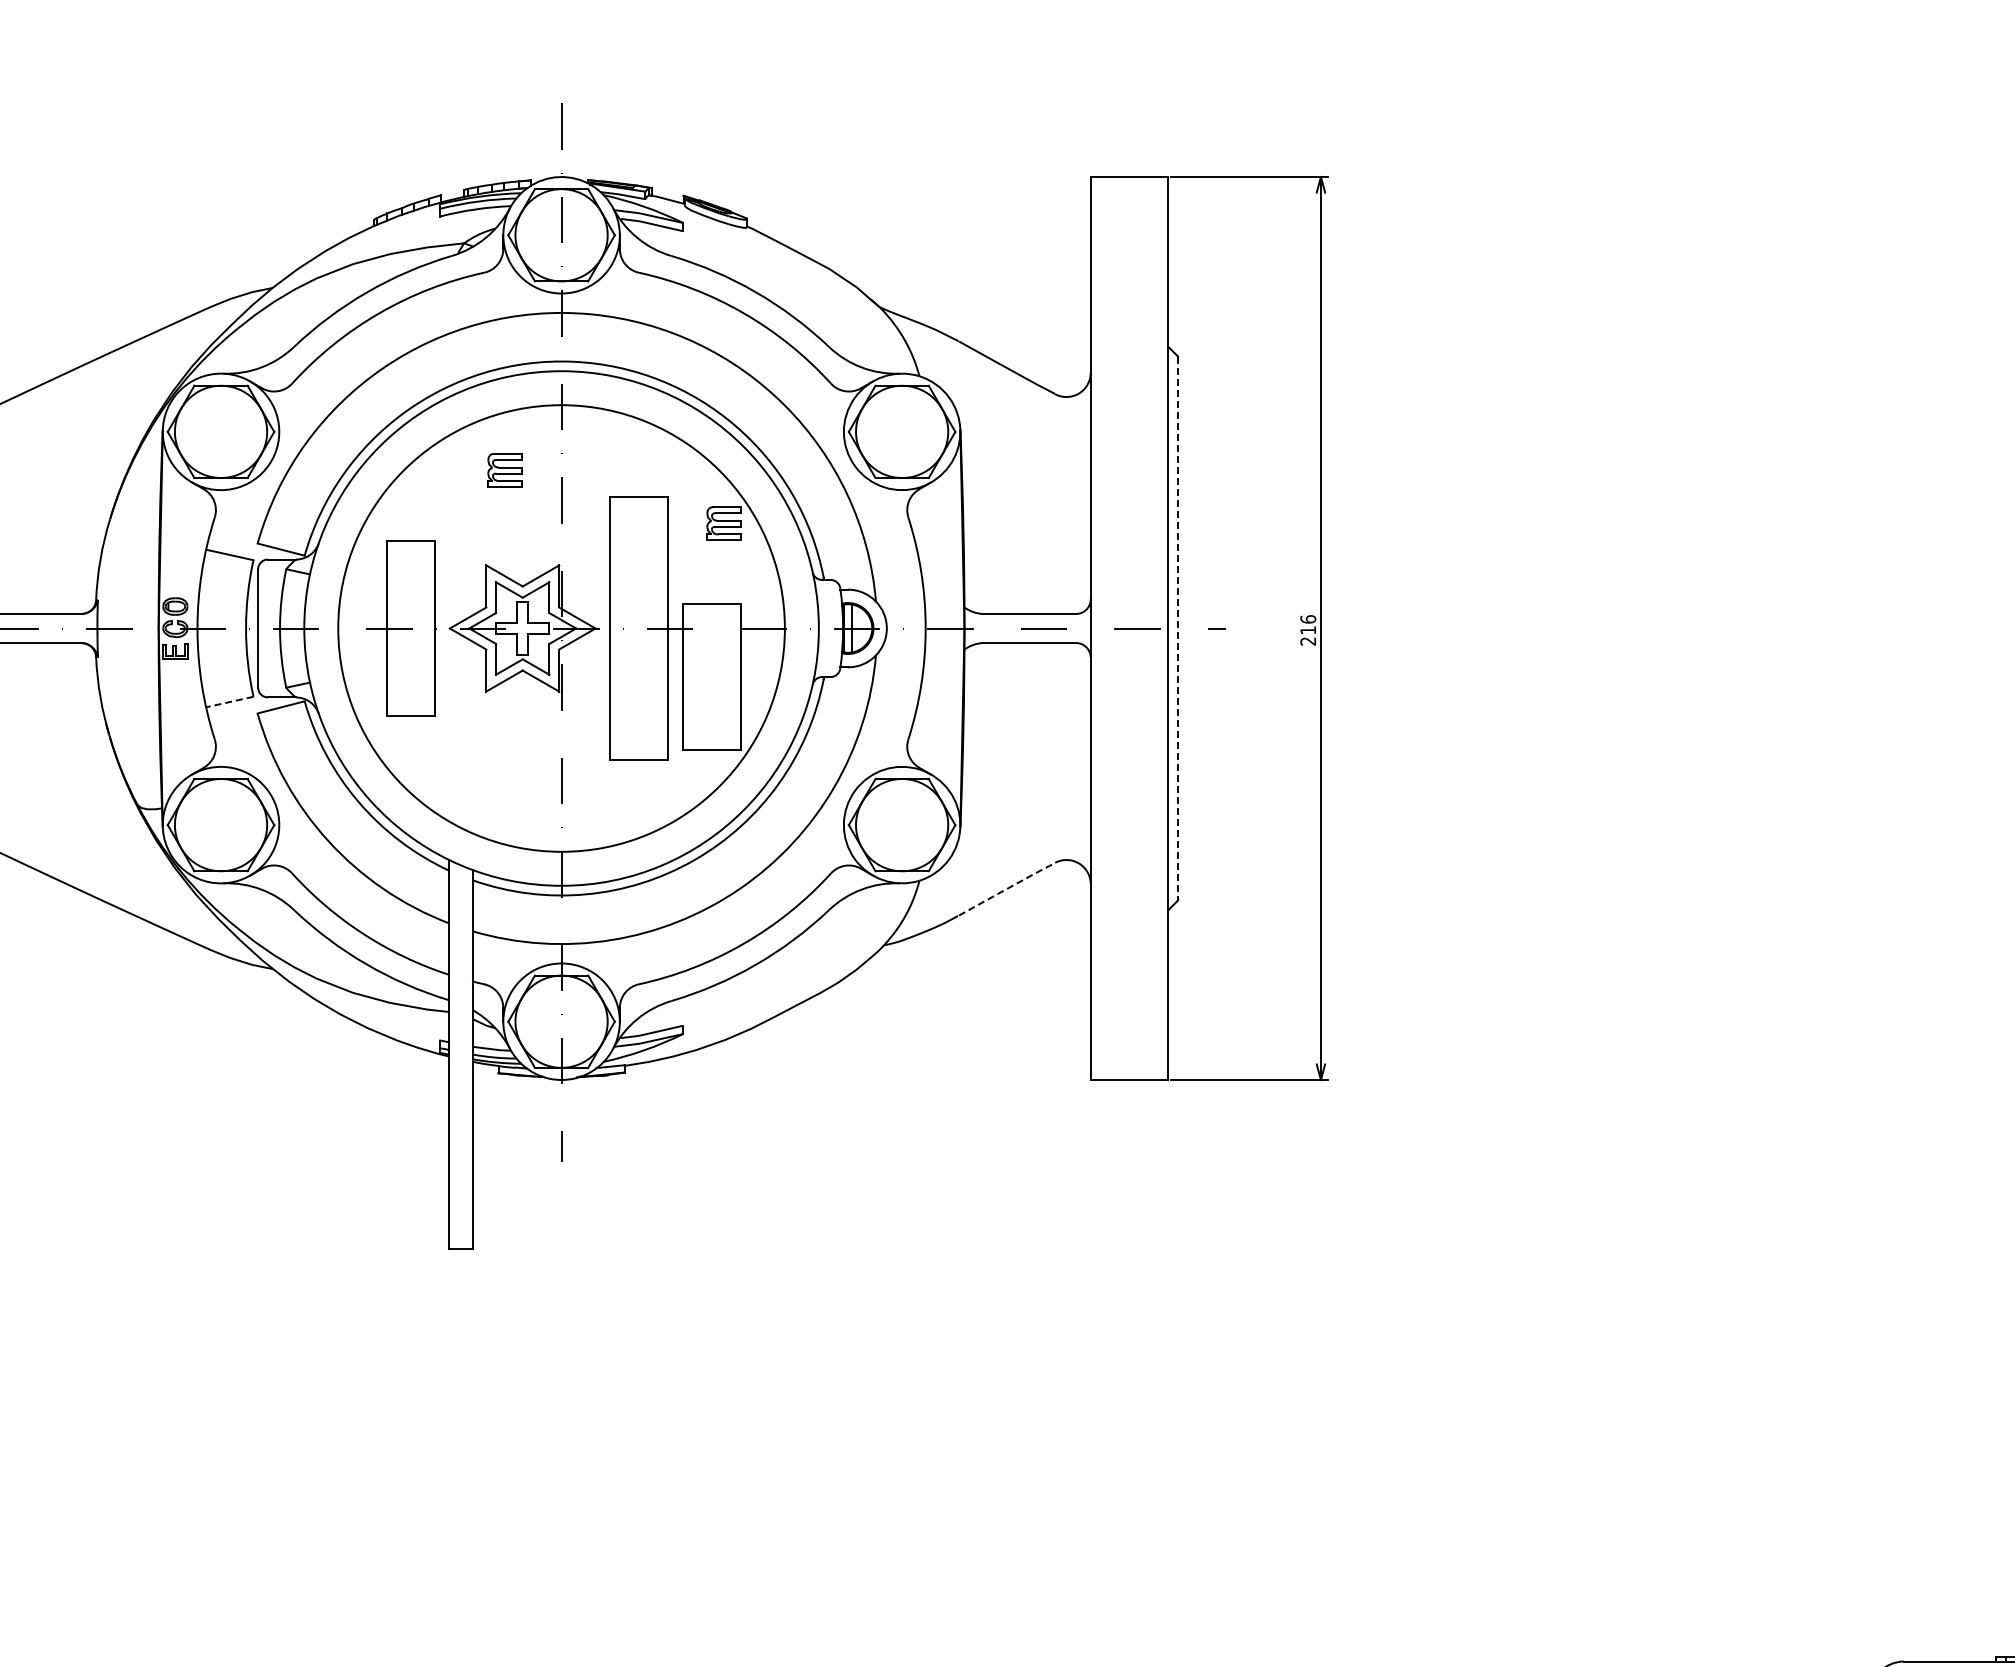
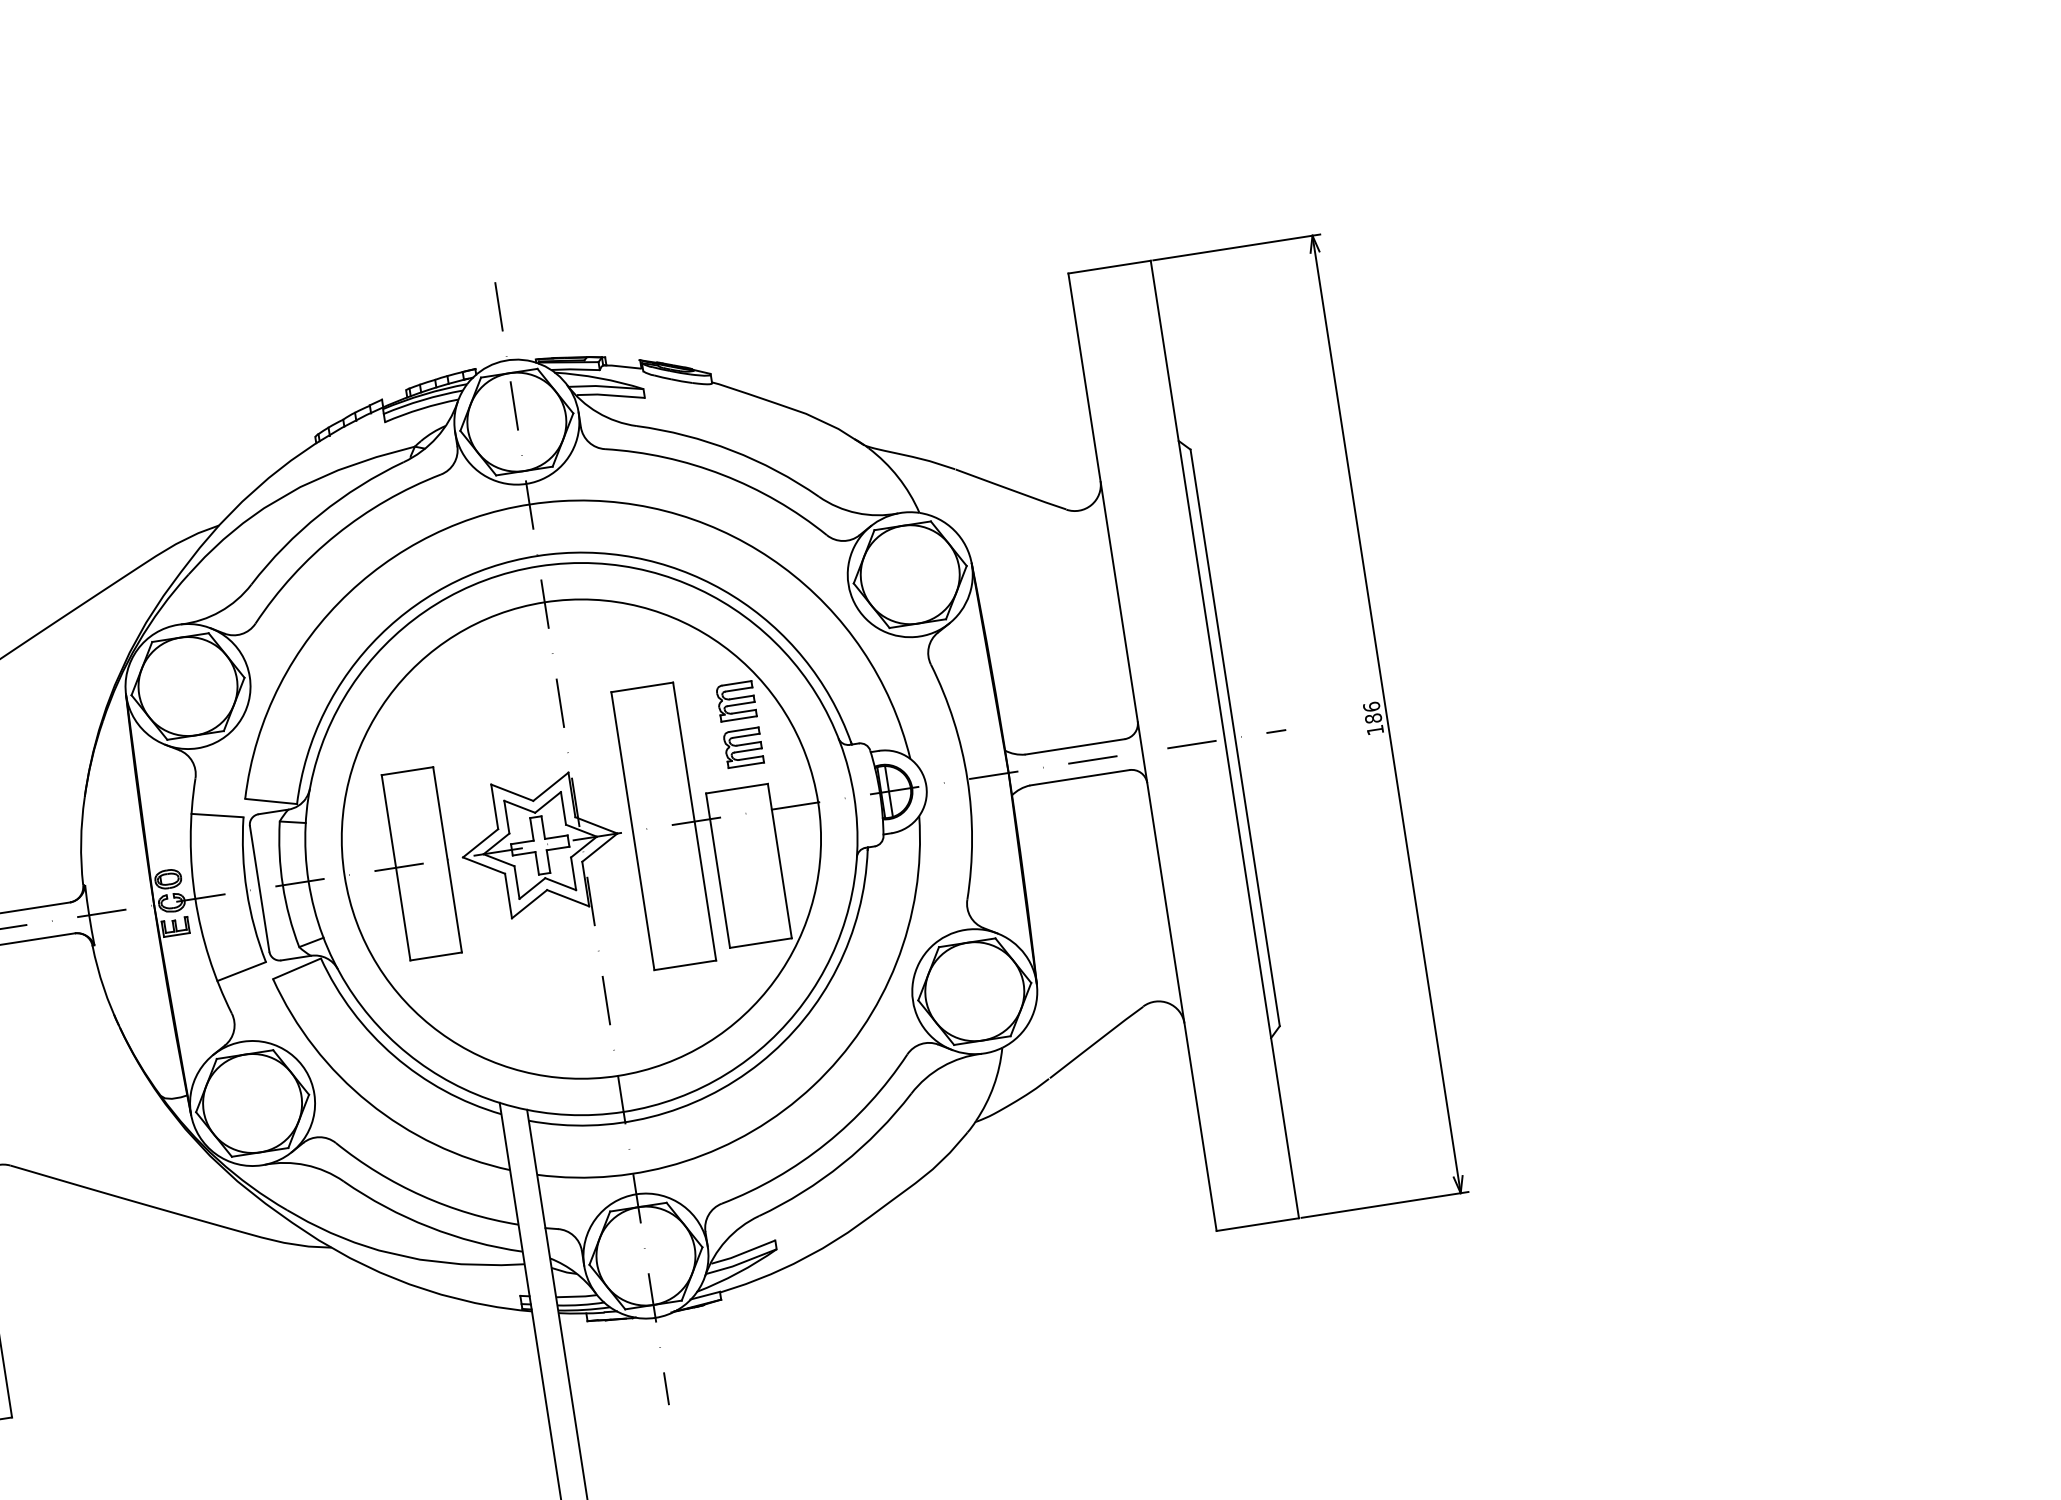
part: (504, 470) -> (743, 747), moved
line: (1178, 628) -> (1235, 737), dashed -> solid
text: (1308, 635) -> (1374, 723), 216 -> 186
line: (229, 702) -> (241, 972), dashed -> solid
line: (1007, 888) -> (1096, 1041), dashed -> solid

